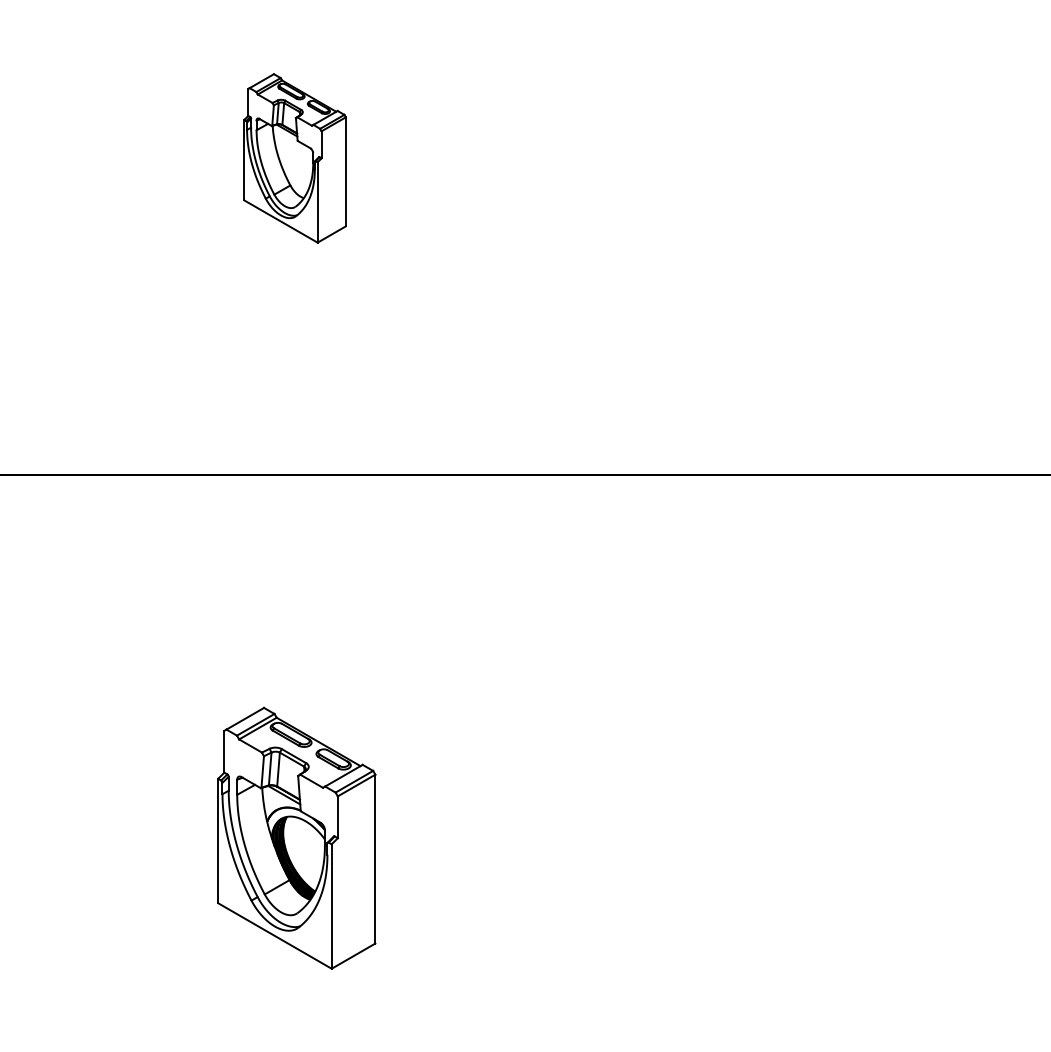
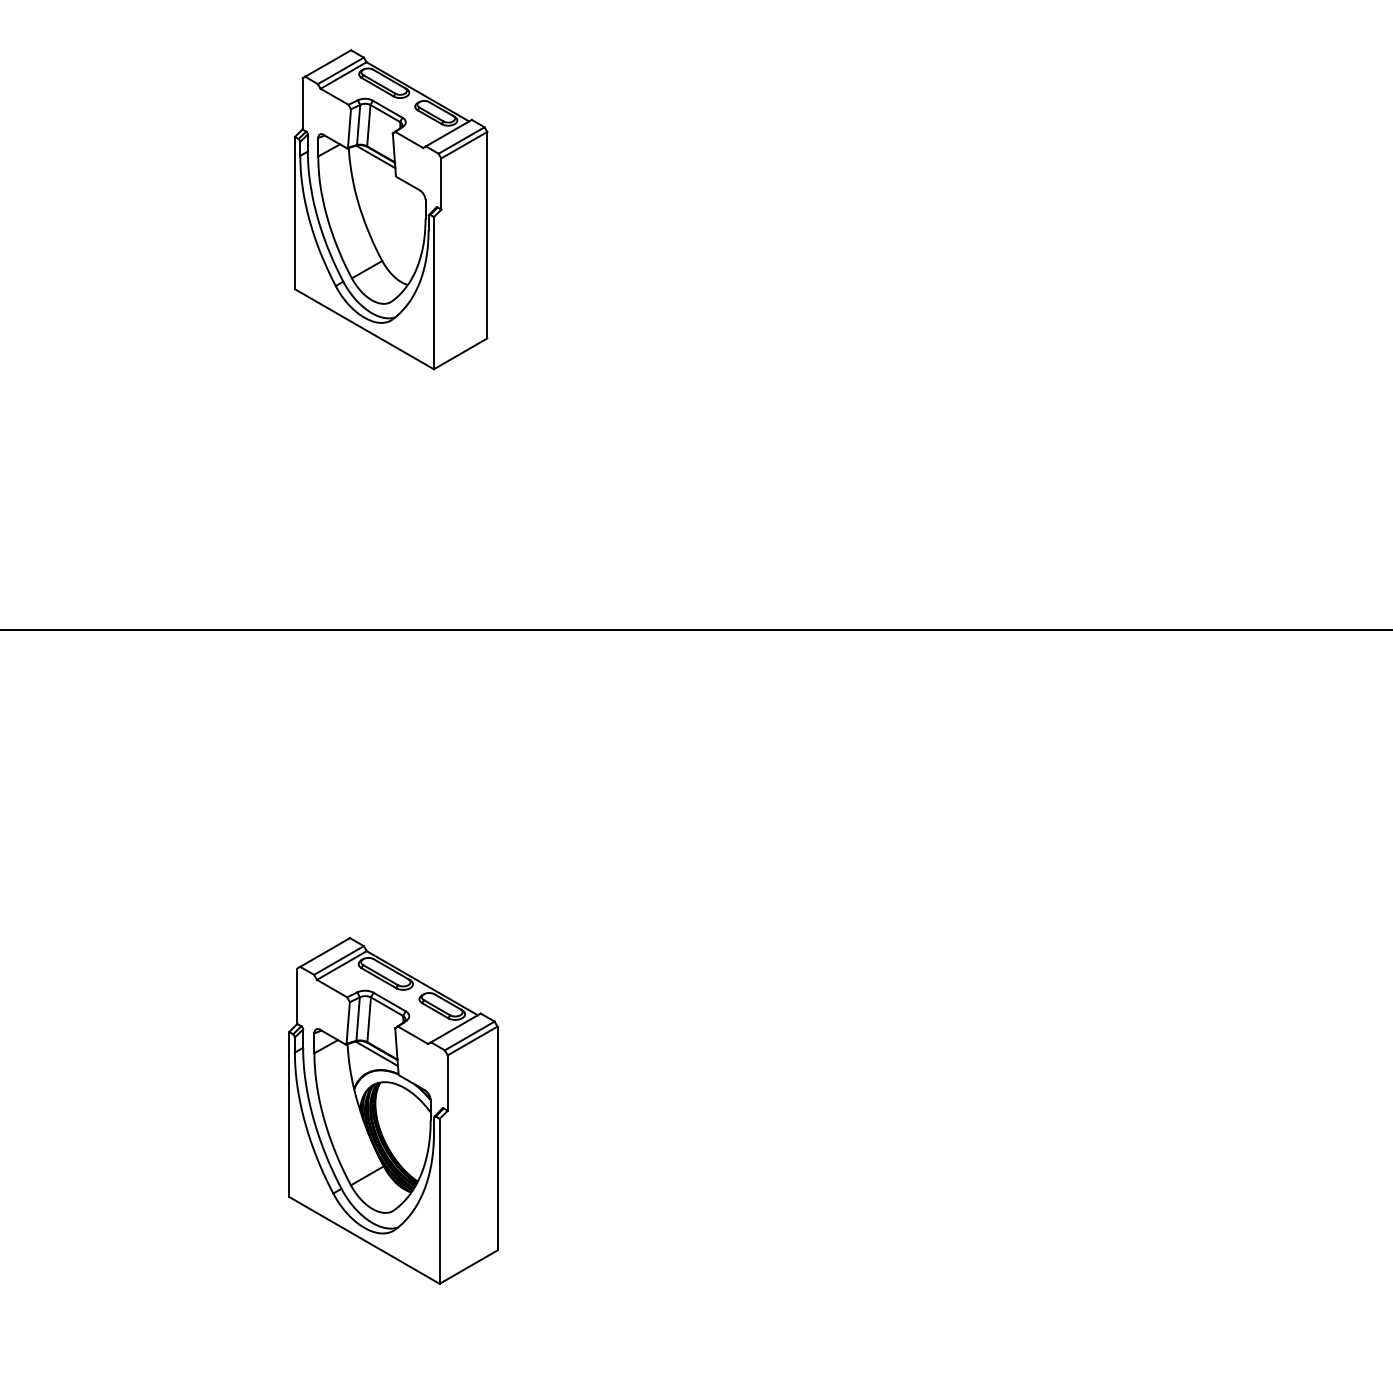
part: (294, 158) -> (390, 209), size x1.43

